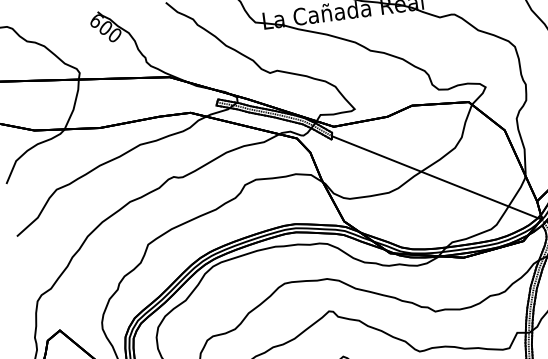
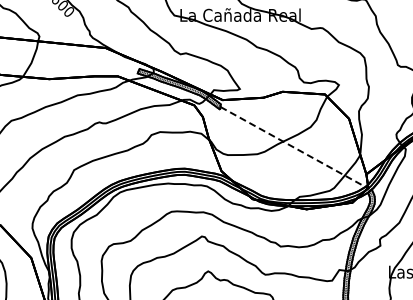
line: (434, 176) -> (292, 146), solid -> dashed

